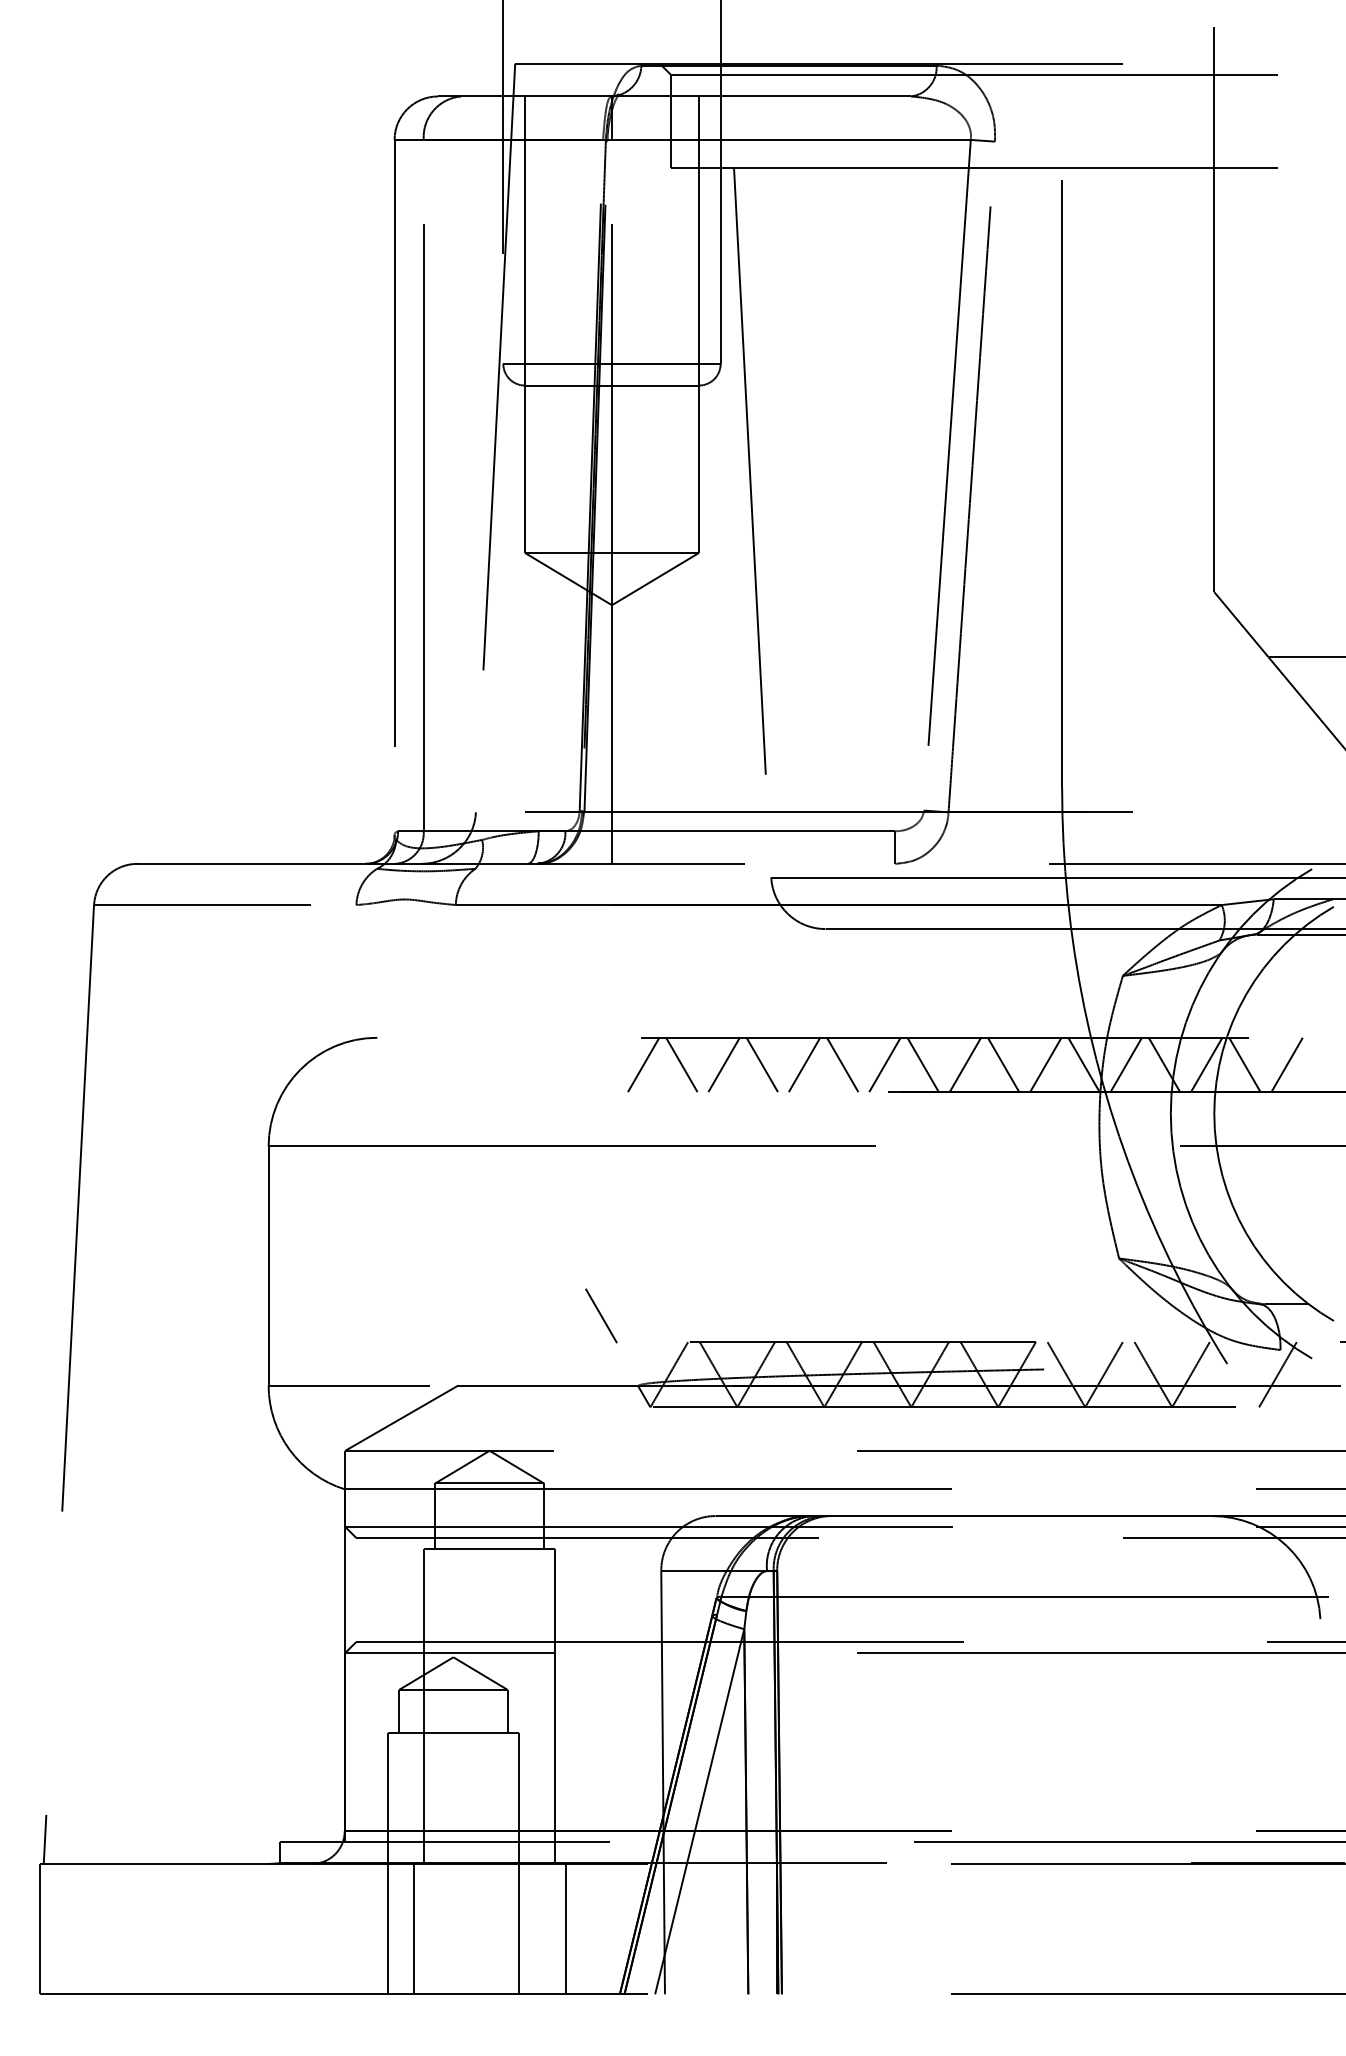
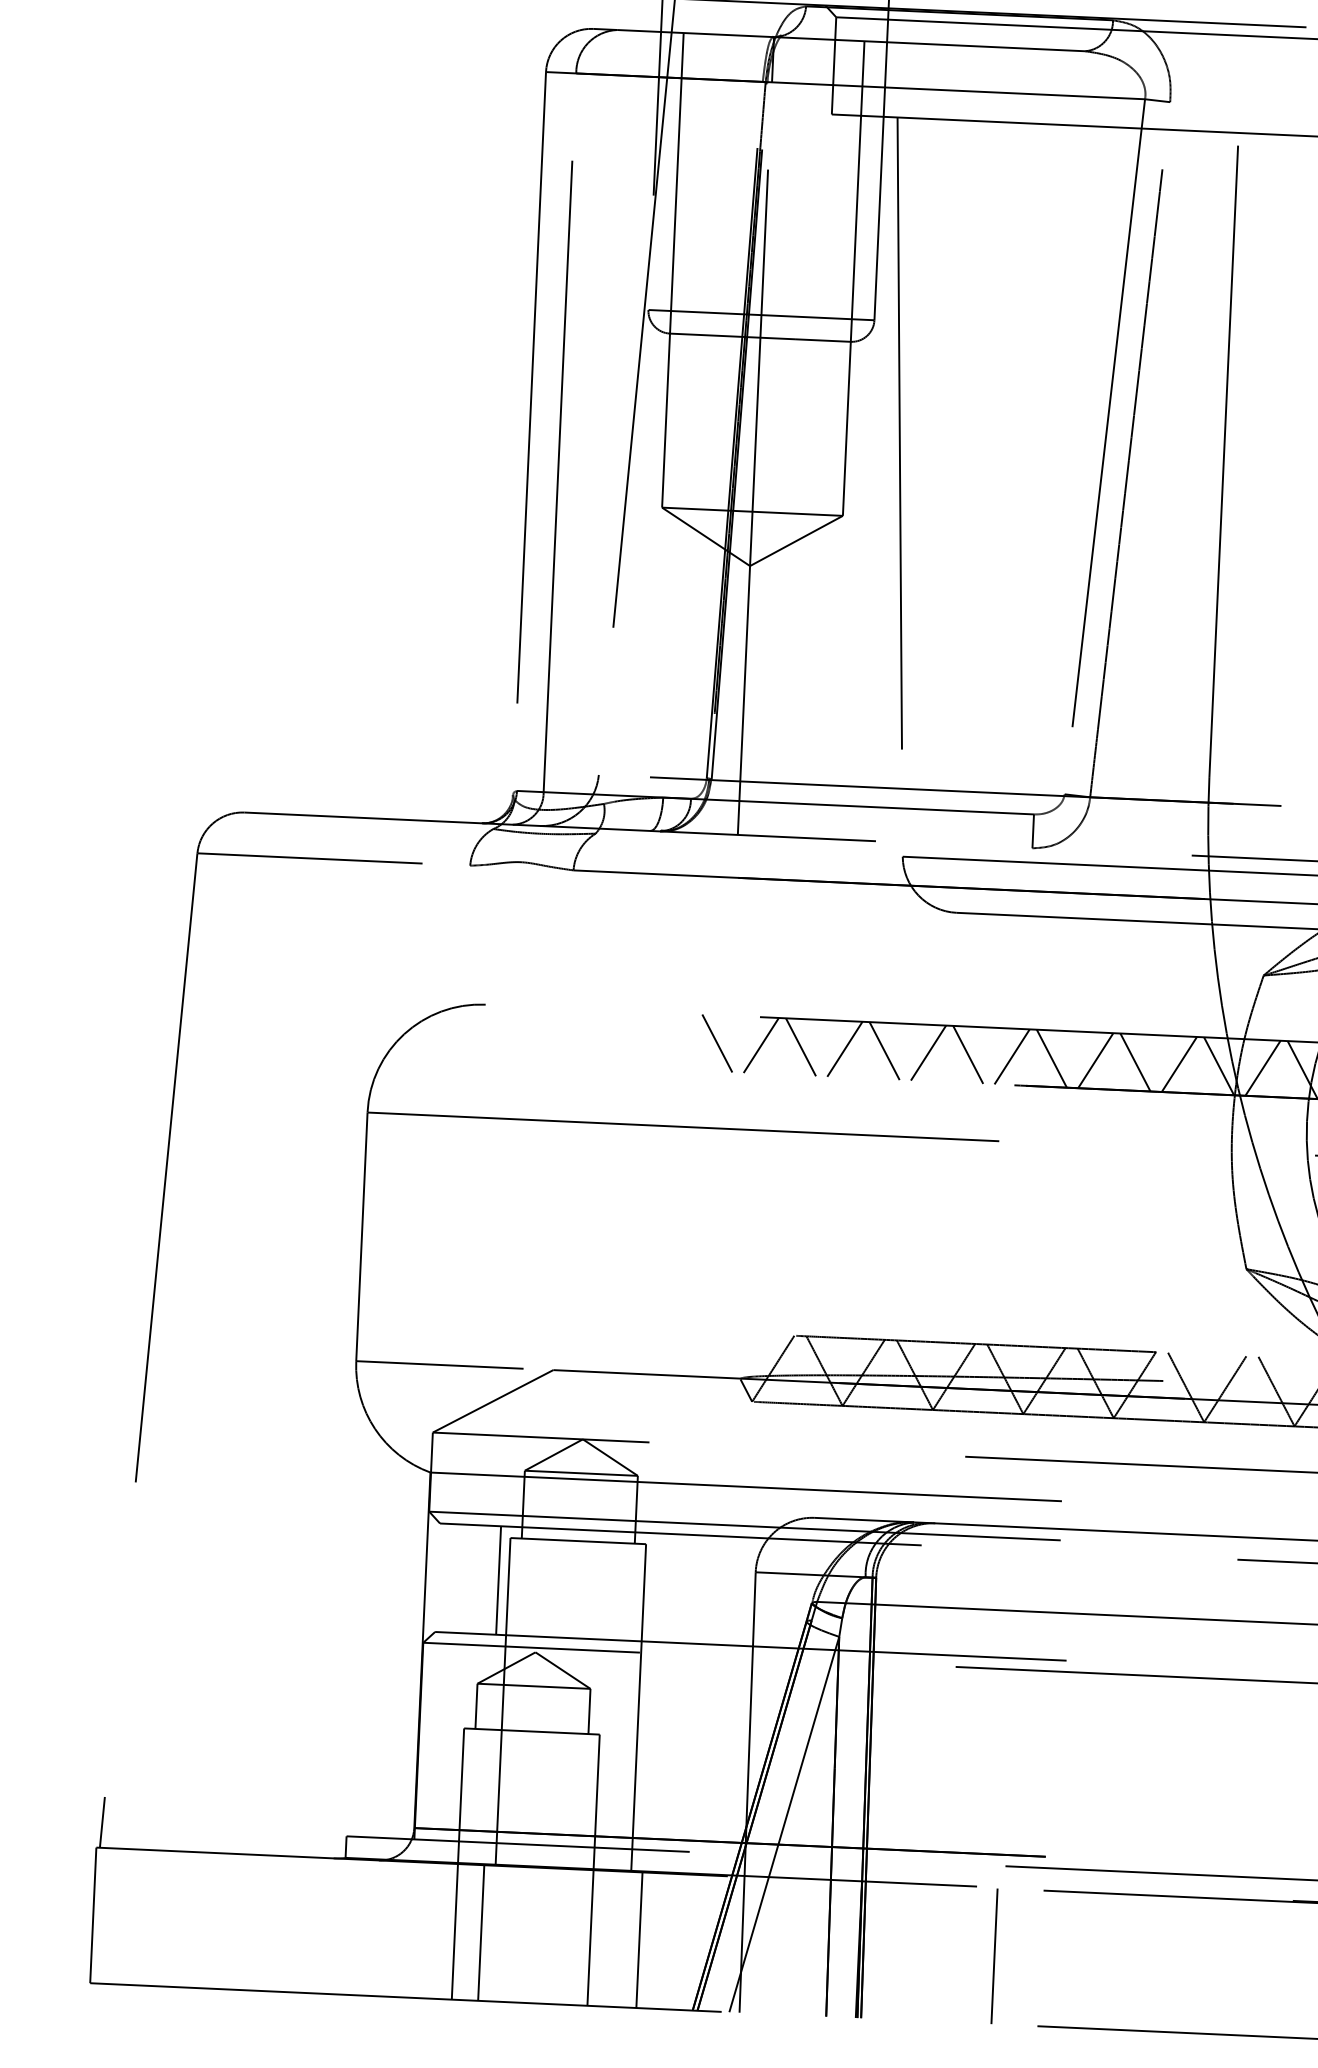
line: (601, 1315) -> (717, 1043), moved
line: (414, 1589) -> (498, 1580), added
line: (907, 1928) -> (994, 1955), added

